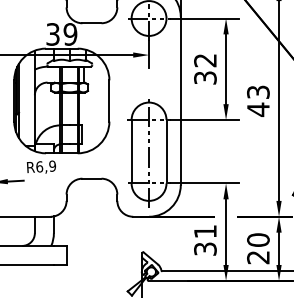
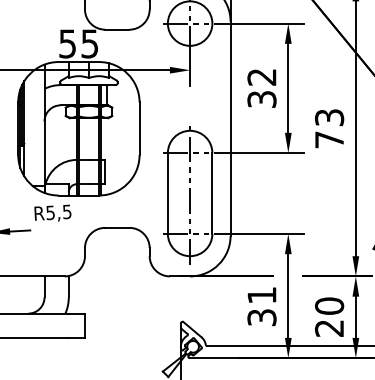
text: (62, 34) -> (79, 44), 39 -> 55
text: (258, 109) -> (329, 139), 43 -> 73
text: (46, 166) -> (59, 212), R6,9 -> R5,5

